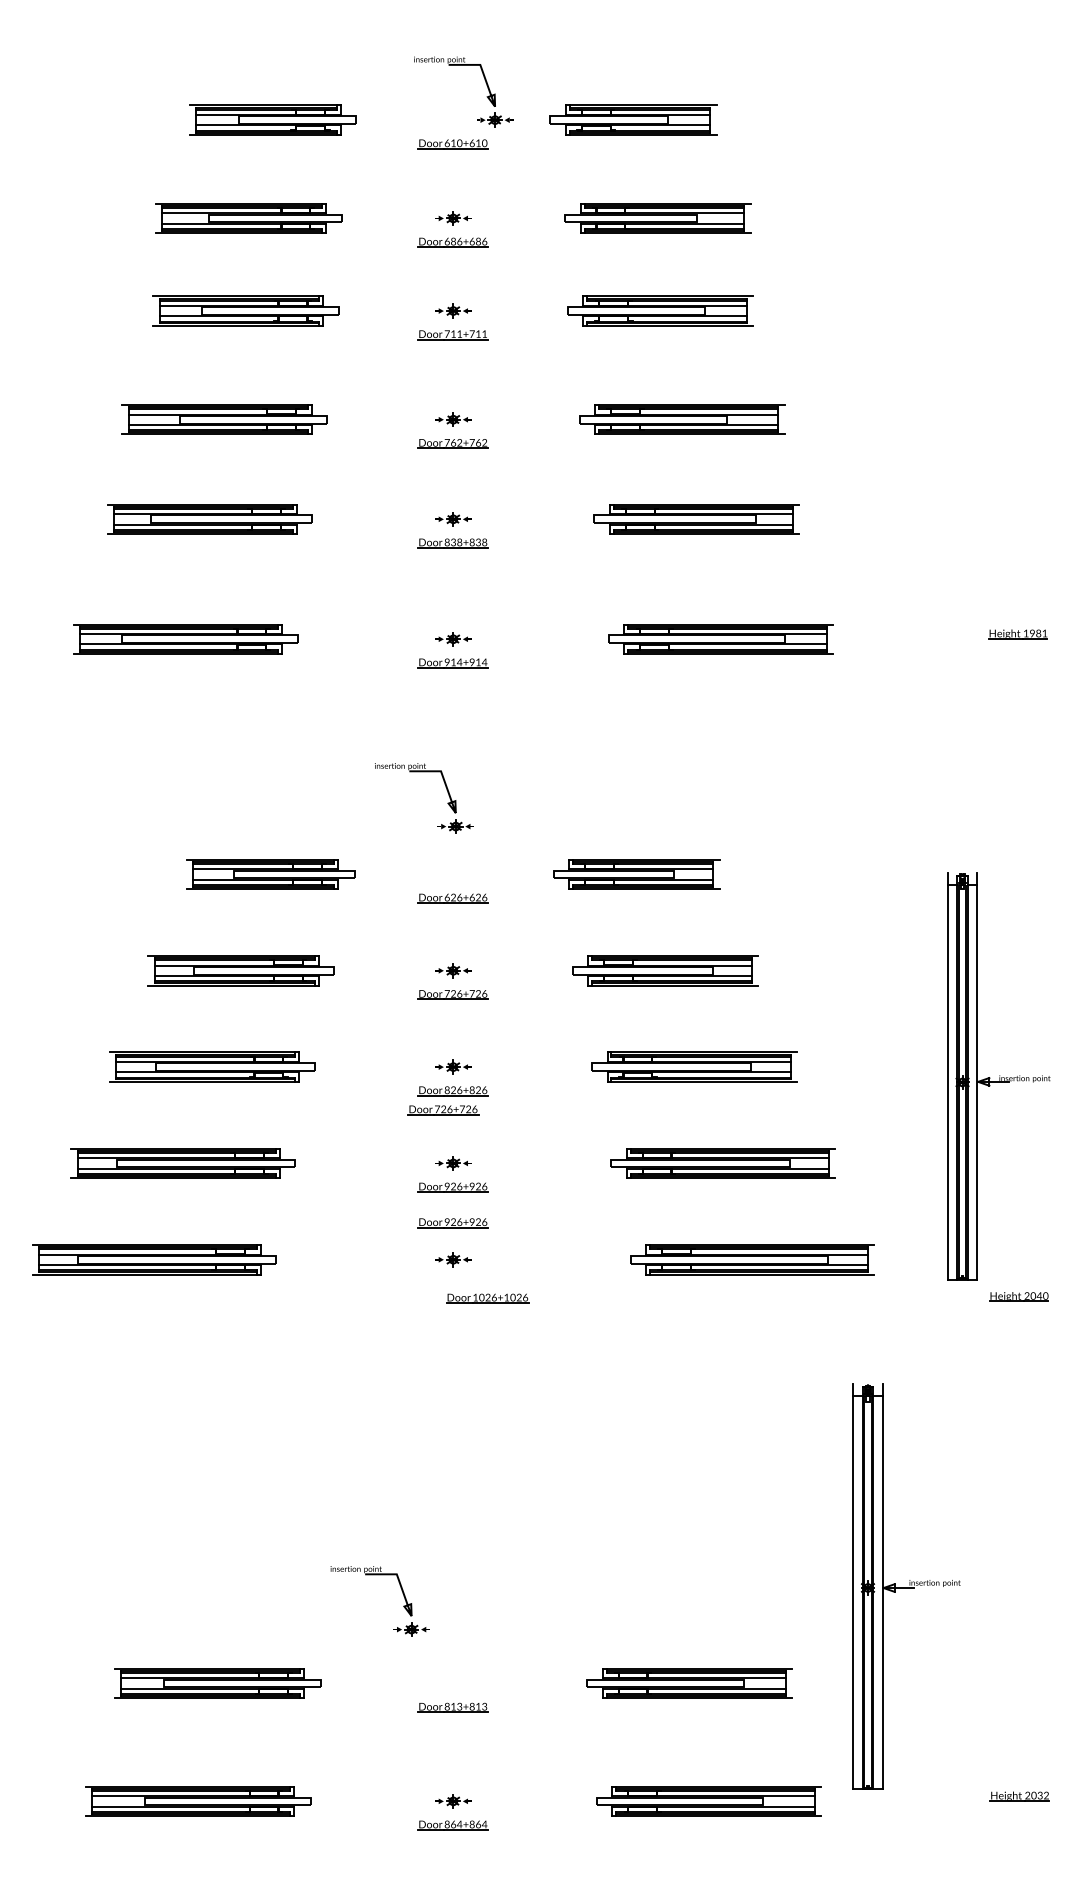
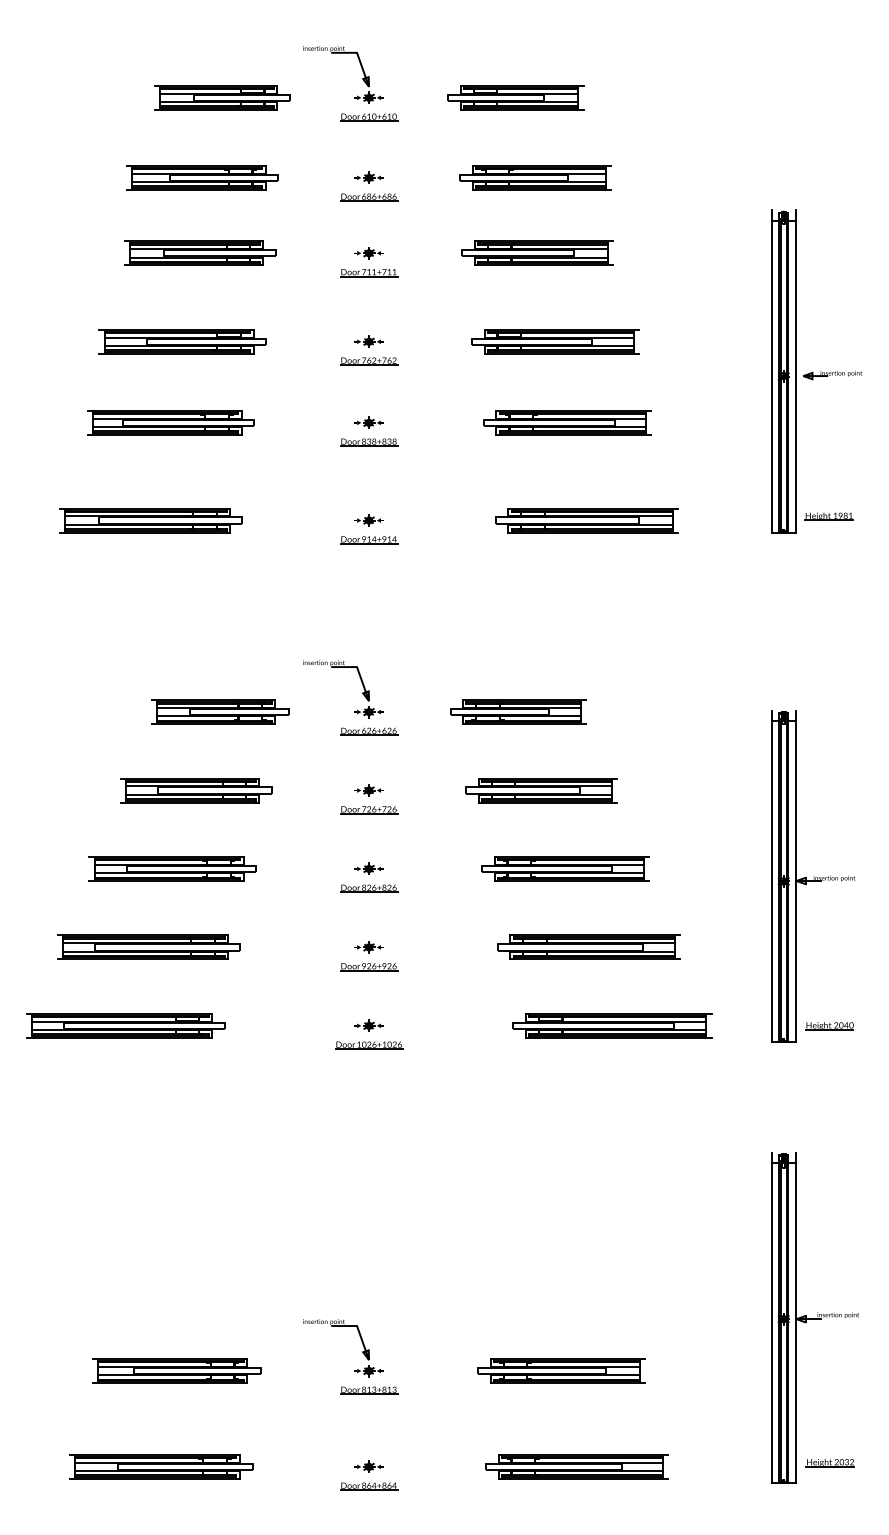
part: (484, 81) -> (360, 66), moved
part: (1002, 456) -> (816, 371), added
part: (446, 791) -> (361, 683), moved
part: (444, 1110) -> (361, 904), removed
part: (453, 1223) -> (369, 996), removed
part: (1018, 1297) -> (829, 1026), moved
part: (488, 1298) -> (369, 1045), moved
part: (905, 1585) -> (814, 1317), moved
part: (402, 1594) -> (361, 1342), moved

